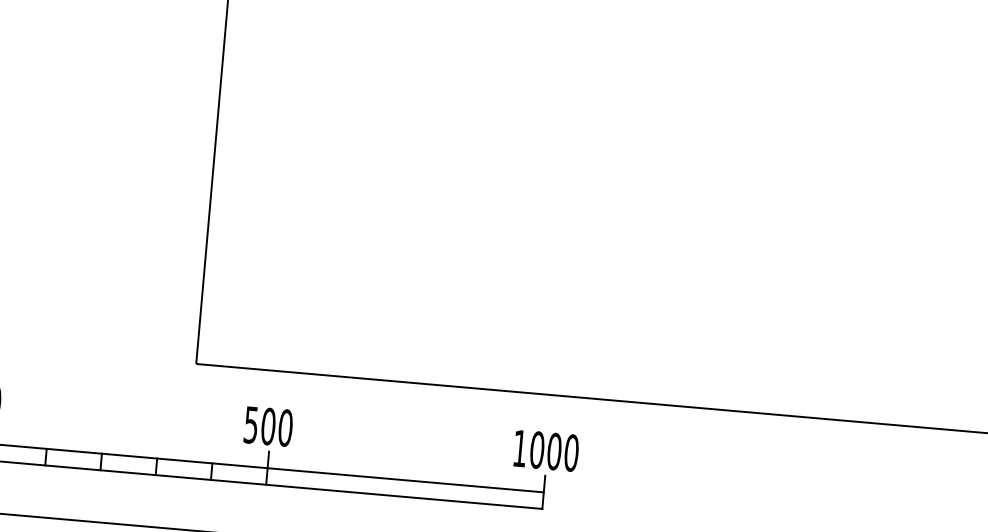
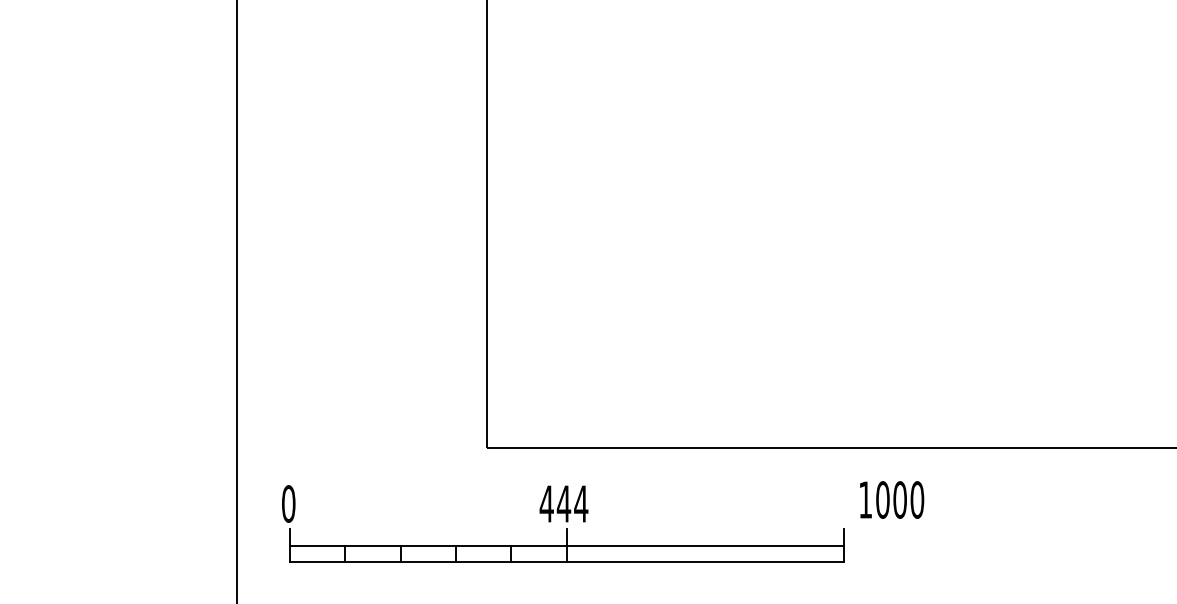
text: (267, 426) -> (563, 503), 500 -> 444
text: (546, 450) -> (892, 499), moved

